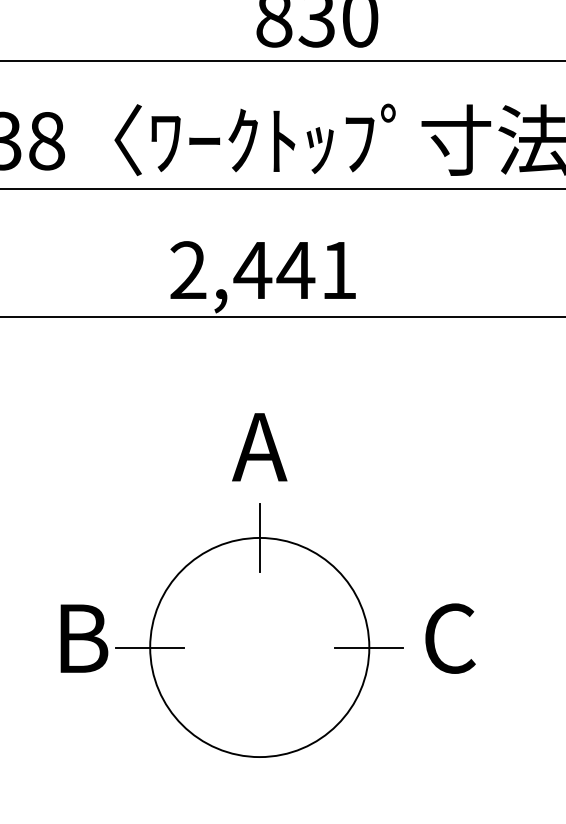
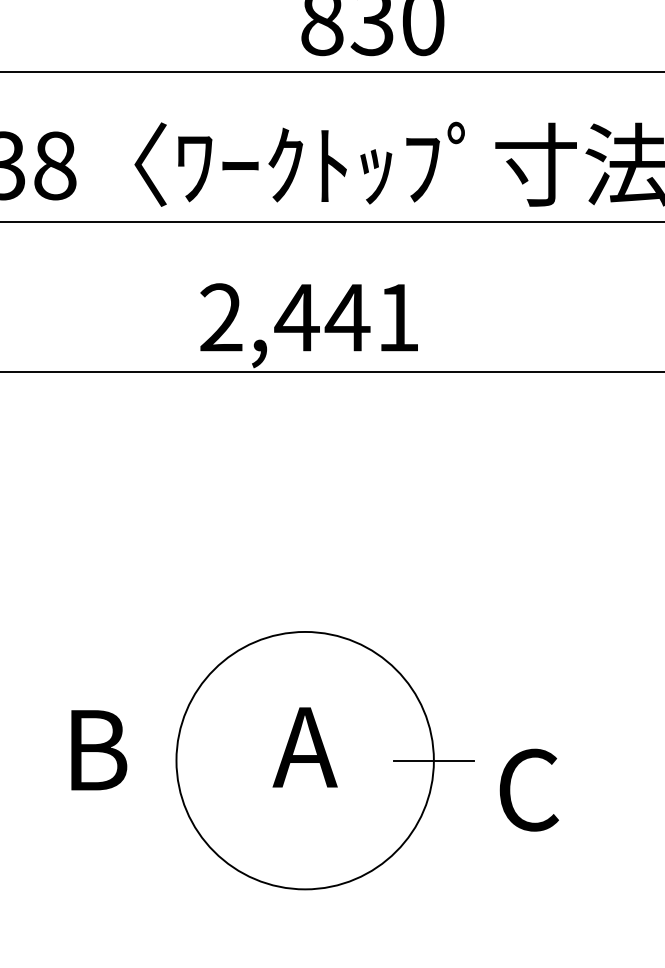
text: (259, 447) -> (304, 747), moved
line: (259, 537) -> (304, 631), removed
text: (450, 638) -> (529, 790), moved
line: (150, 647) -> (176, 760), removed

